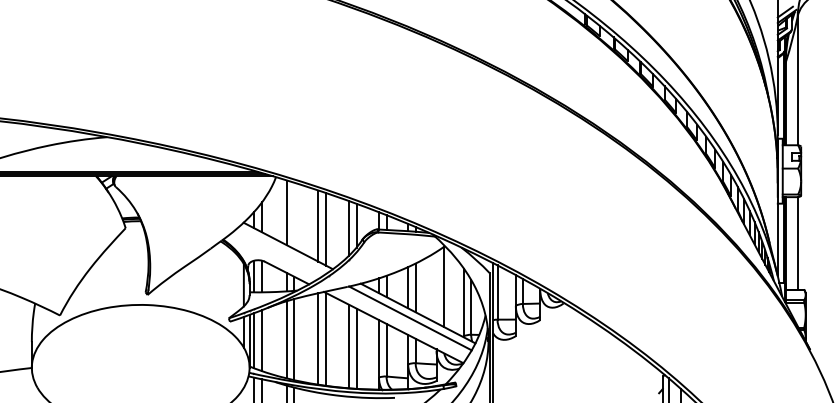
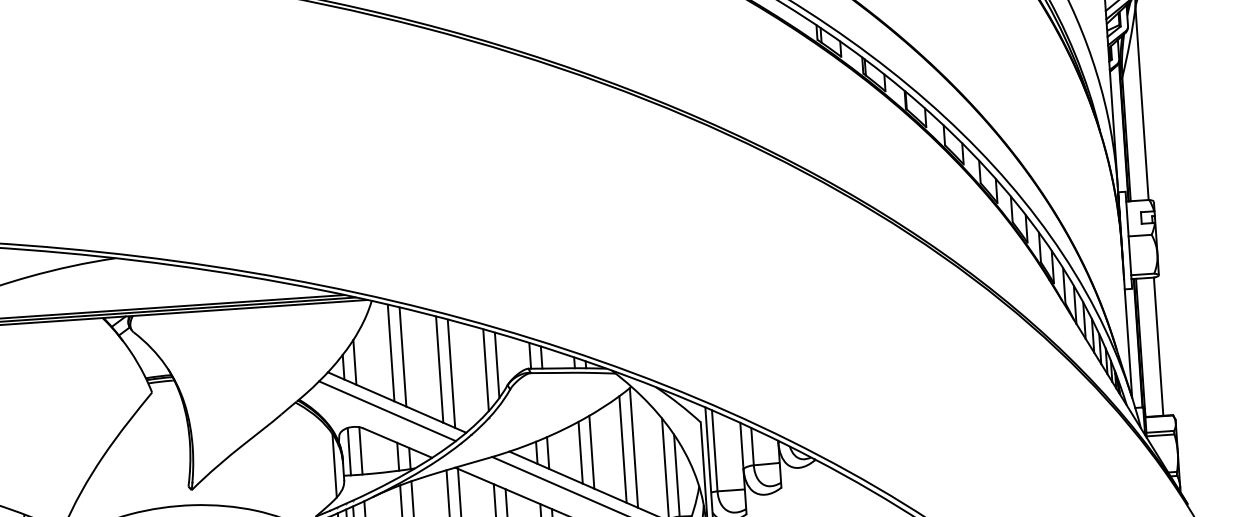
line: (294, 215) -> (403, 356), added
line: (281, 251) -> (387, 411), added
line: (436, 287) -> (622, 449), added

